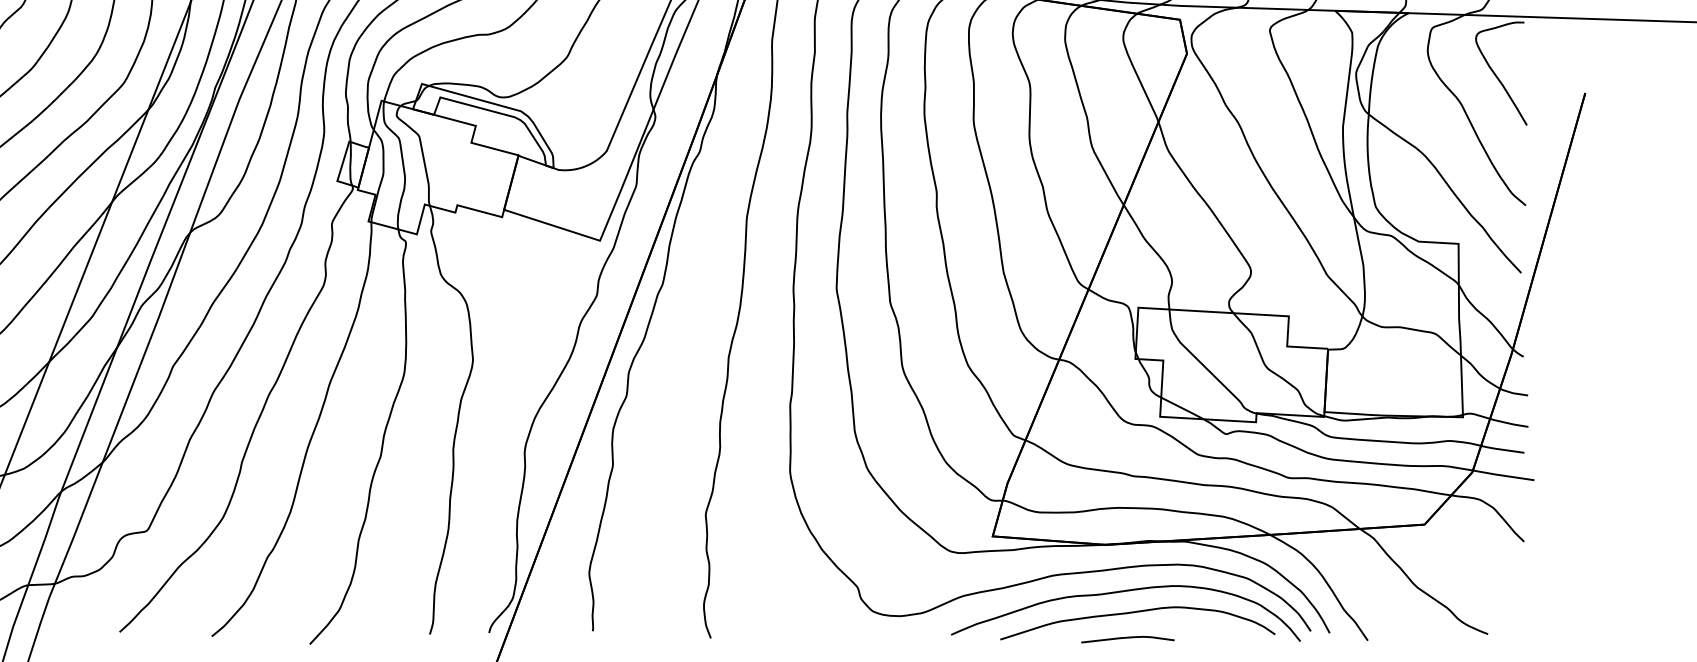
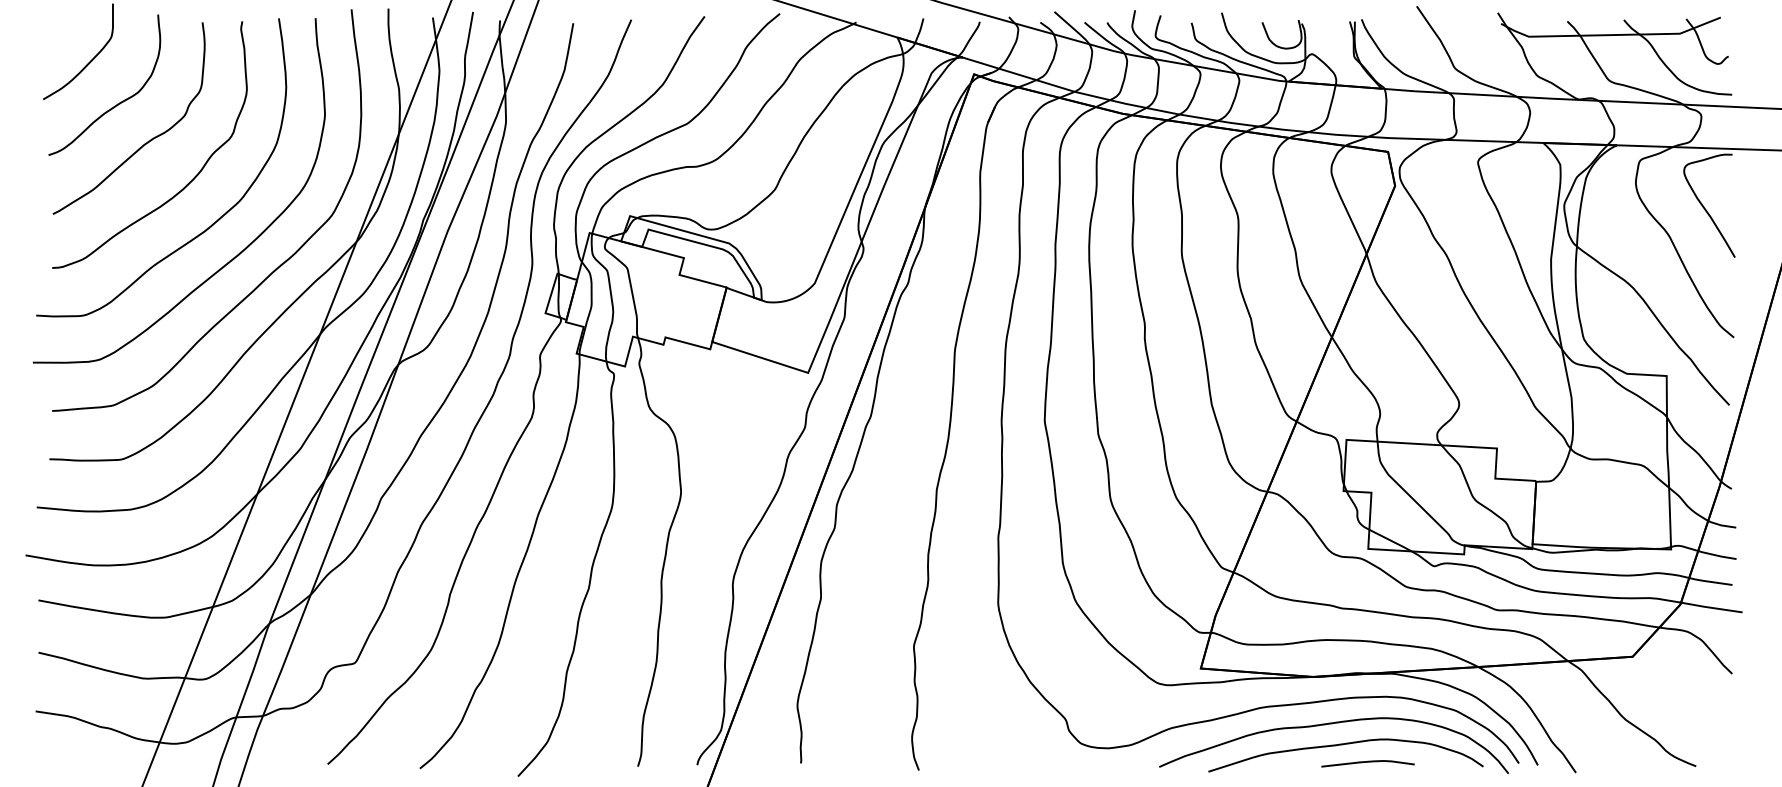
curve: (1127, 638) -> (1367, 762), moved

